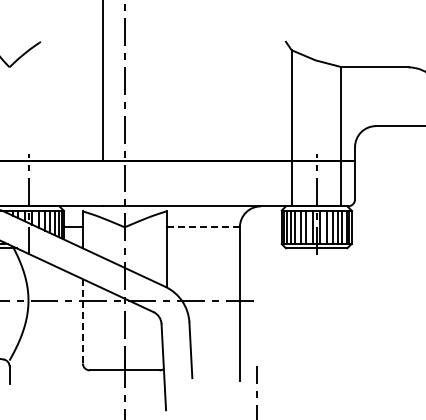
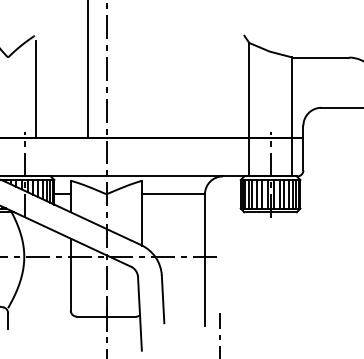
line: (41, 104) -> (35, 89), added
line: (203, 227) -> (173, 194), dashed -> solid
line: (82, 320) -> (70, 273), dashed -> solid

